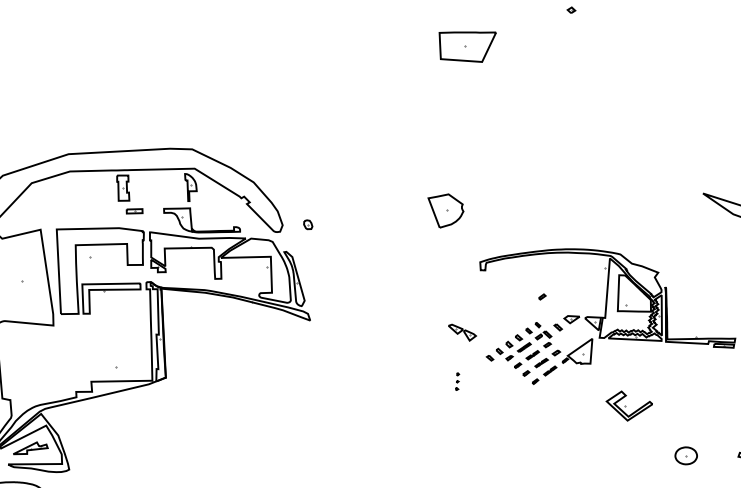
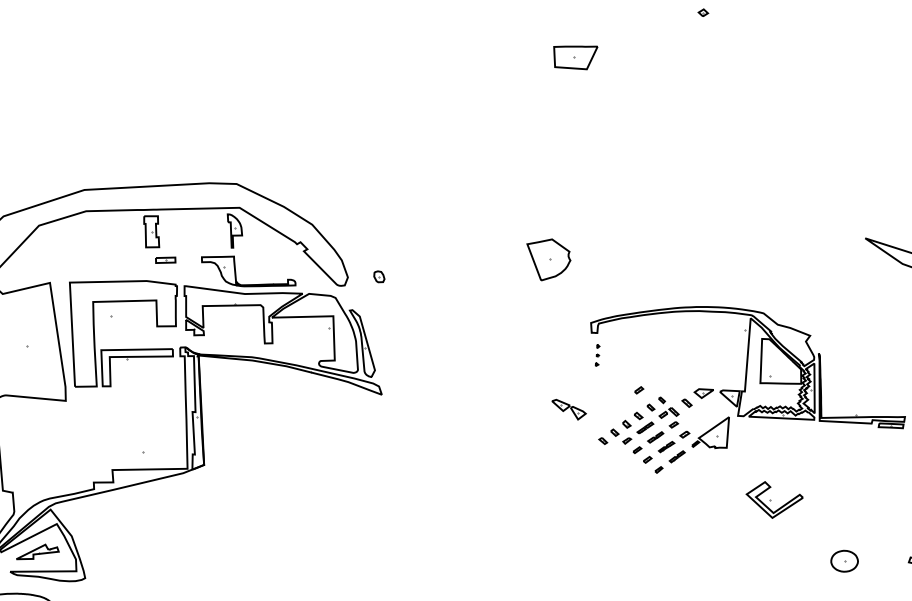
part: (467, 46) -> (575, 57), size x0.62
part: (542, 296) -> (639, 389), moved
part: (457, 381) -> (597, 355), moved

